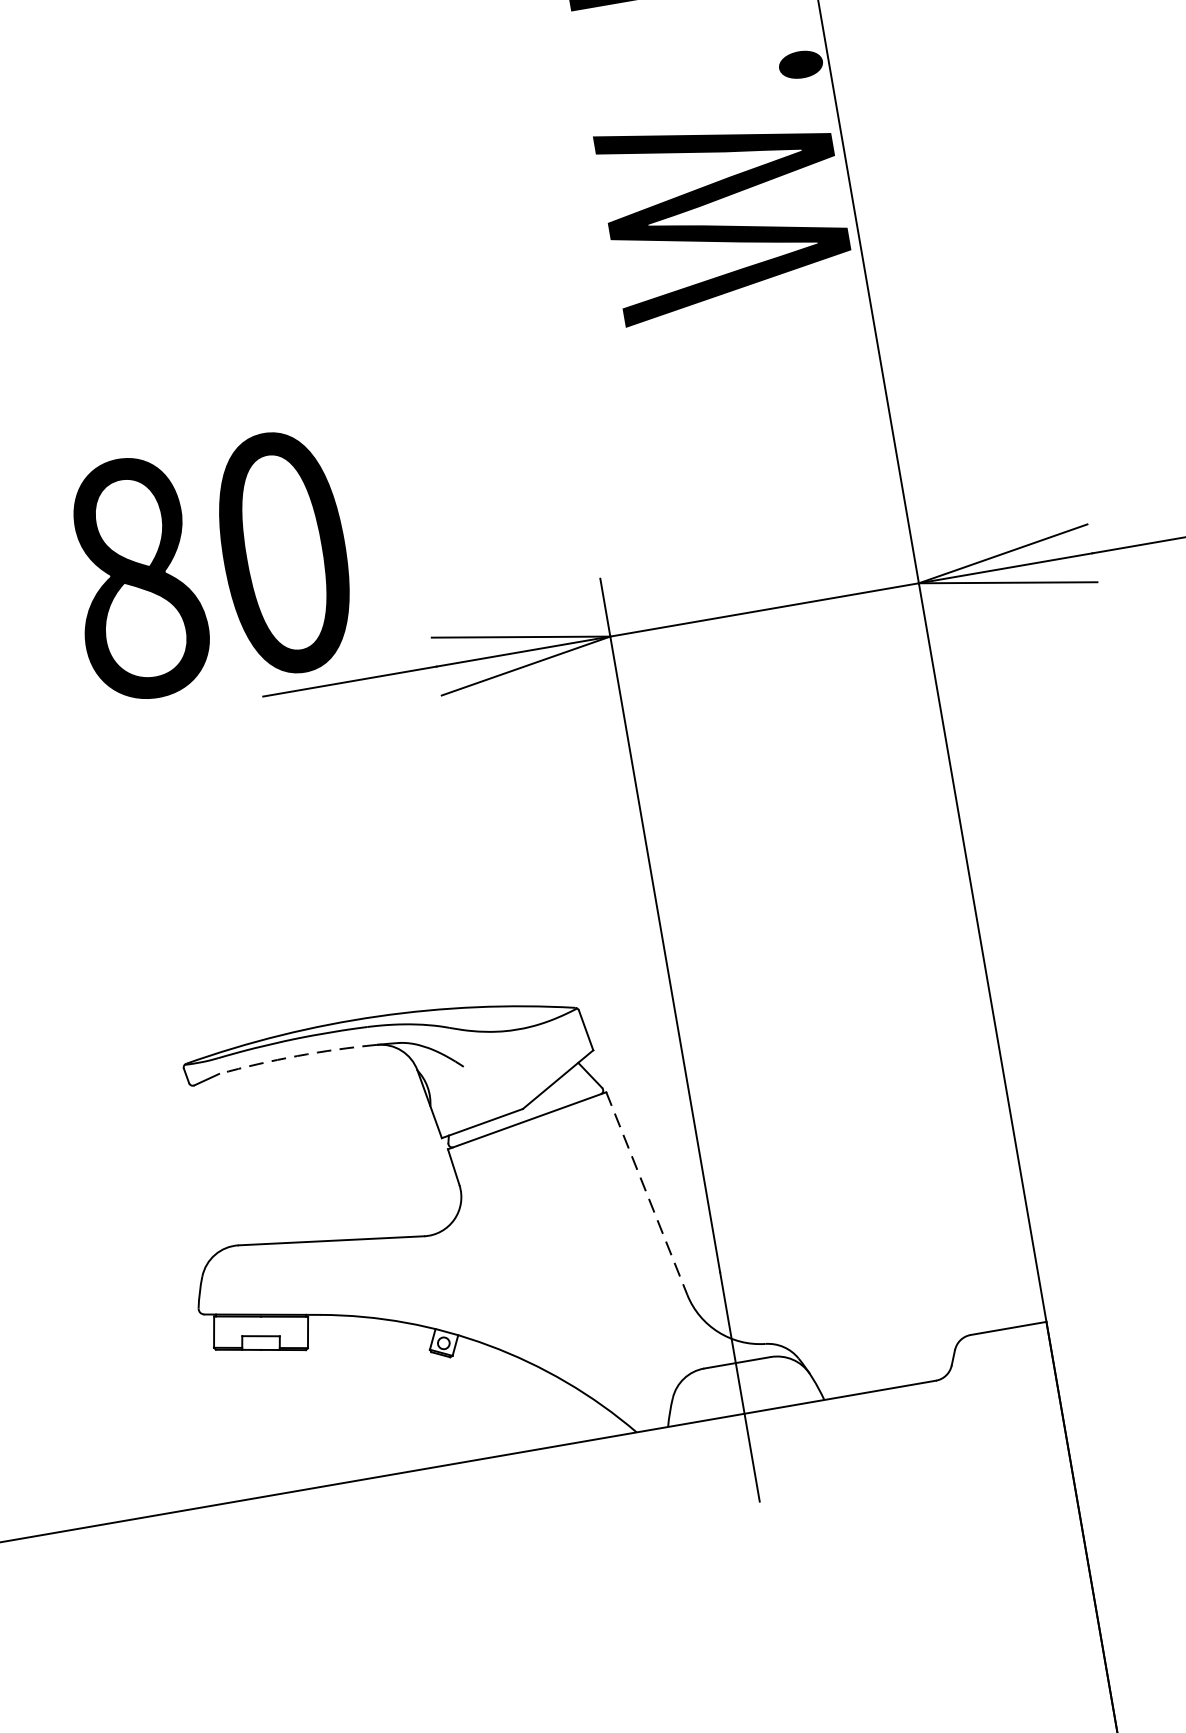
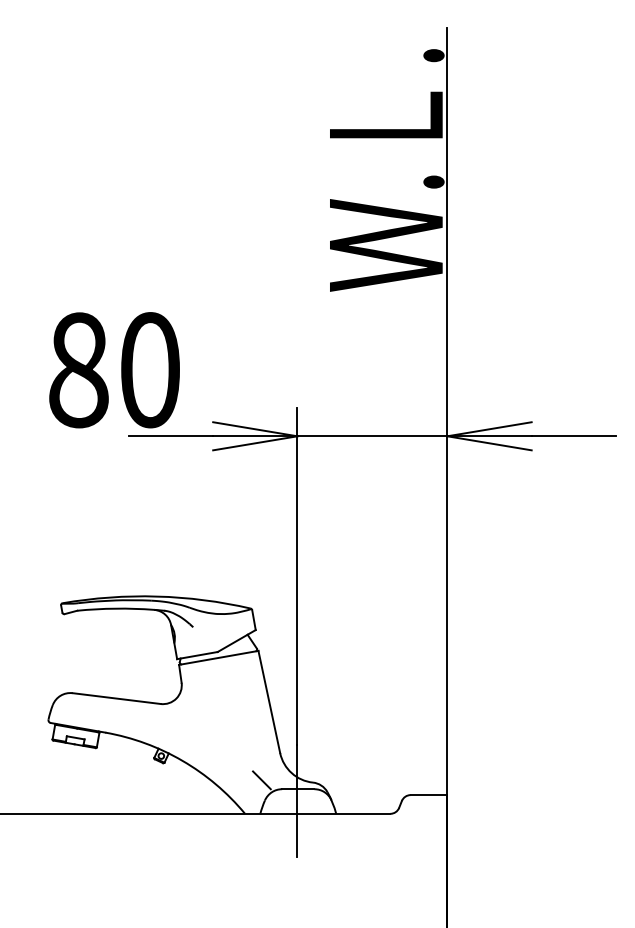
arc: (296, 1055) -> (115, 608), dashed -> solid
line: (647, 1194) -> (269, 702), dashed -> solid
line: (658, 1357) -> (261, 780), added

